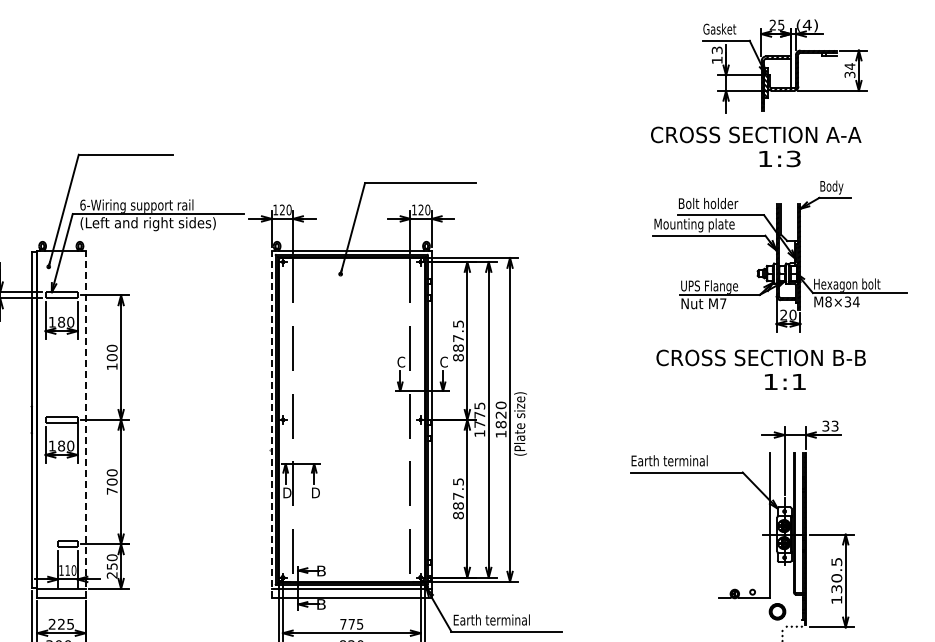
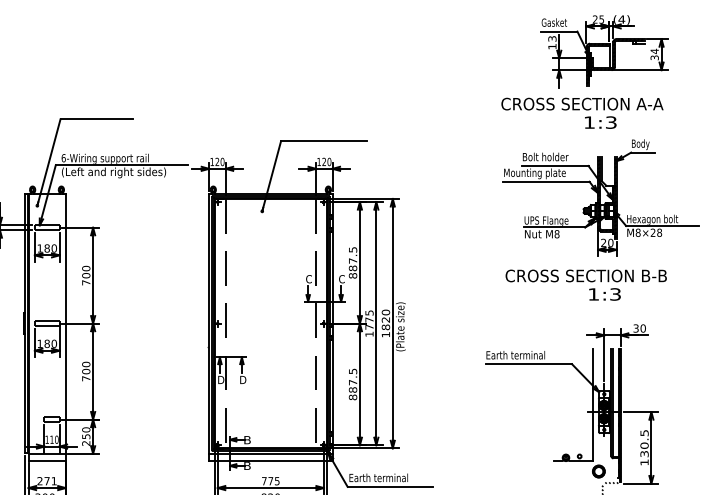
text: (851, 301) -> (655, 232), M8×34 -> M8×28
text: (723, 303) -> (557, 234), M7 -> M8
text: (112, 366) -> (86, 282), 100 -> 700
text: (799, 381) -> (615, 294), 1:1 -> 1:3
line: (85, 423) -> (65, 326), dashed -> solid
line: (271, 423) -> (208, 326), dashed -> solid
text: (834, 425) -> (642, 328), 33 -> 30
text: (65, 623) -> (50, 480), 225 -> 271

